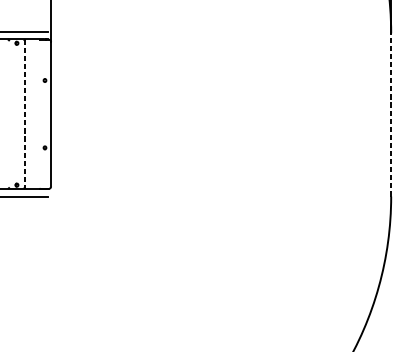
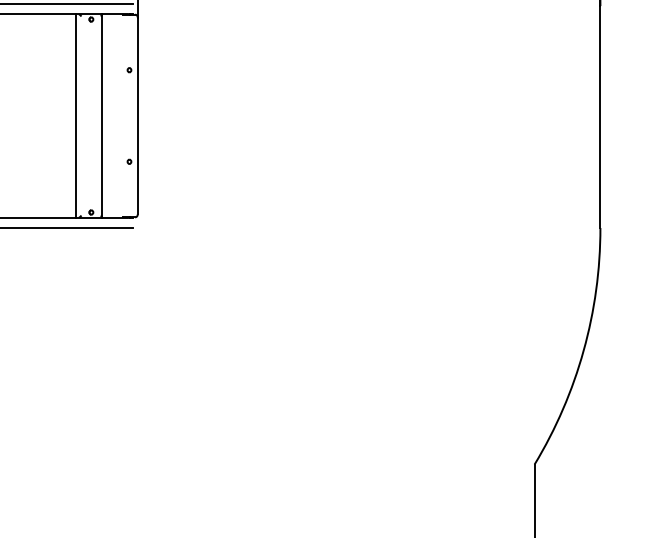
line: (6, 113) -> (76, 115), added
line: (25, 114) -> (102, 116), dashed -> solid
line: (391, 115) -> (600, 117), dashed -> solid

